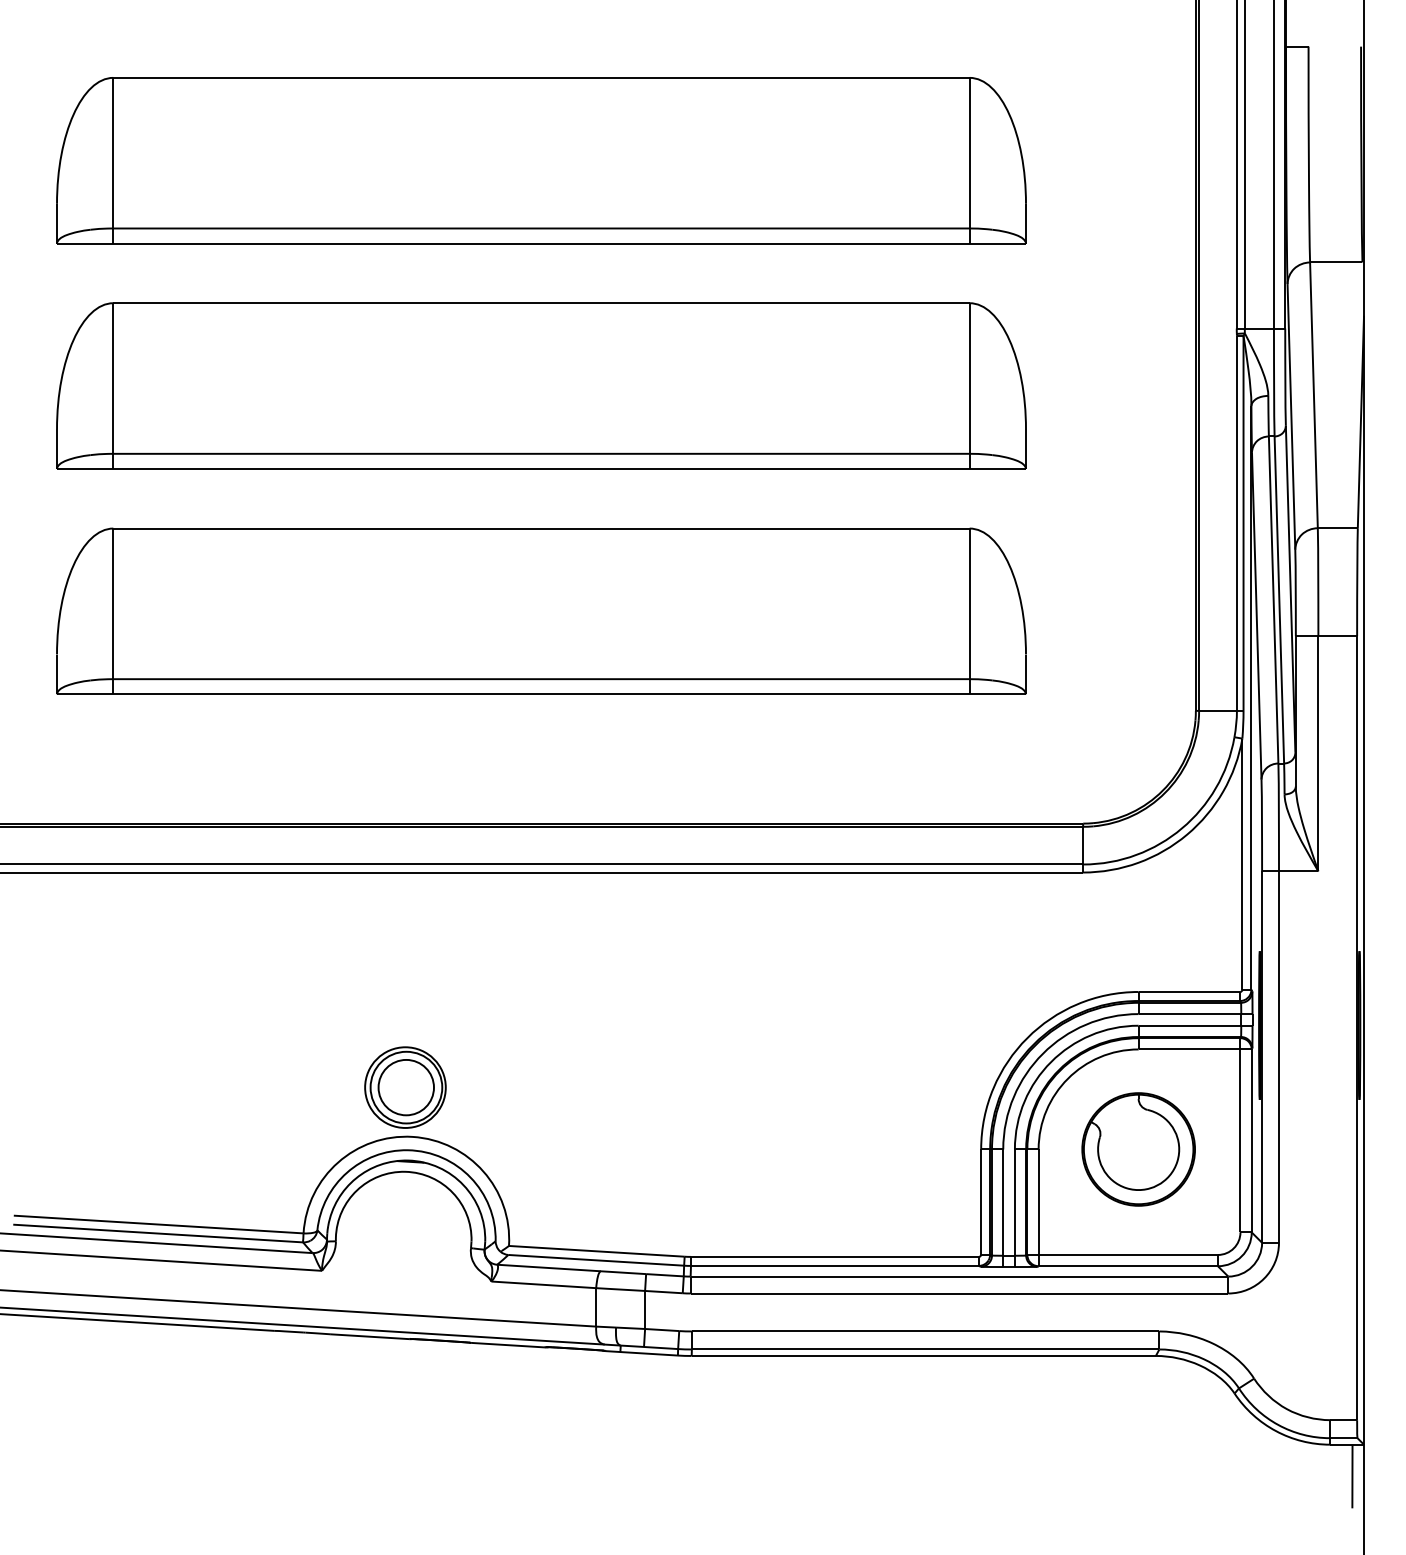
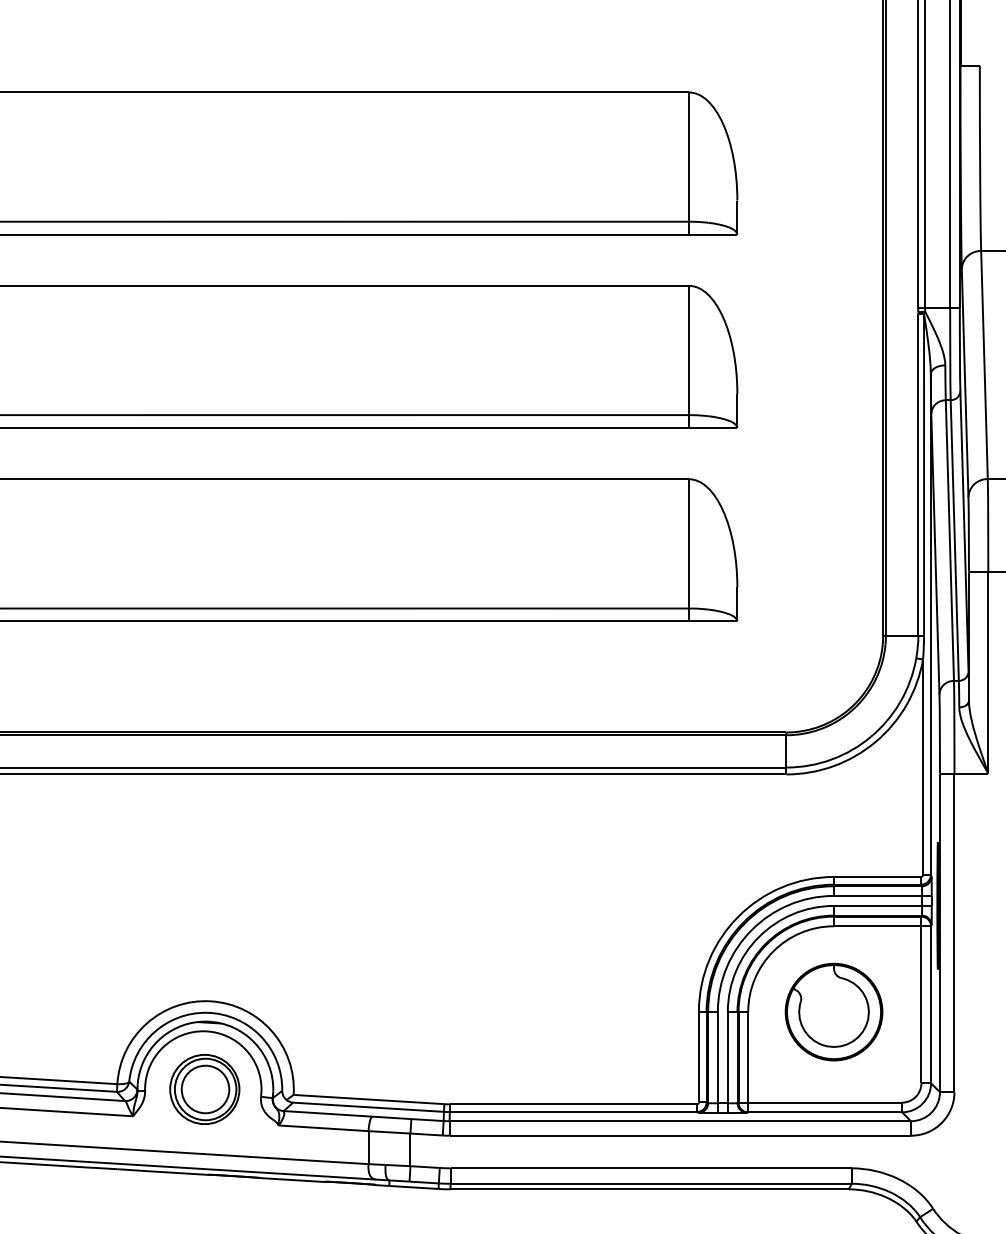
part: (405, 1087) -> (204, 1089), moved

